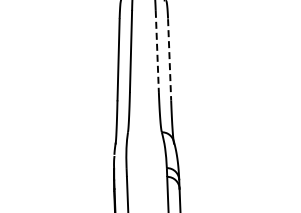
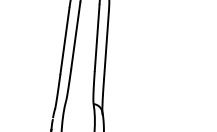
line: (157, 51) -> (97, 38), dashed -> solid
line: (169, 59) -> (106, 45), dashed -> solid

